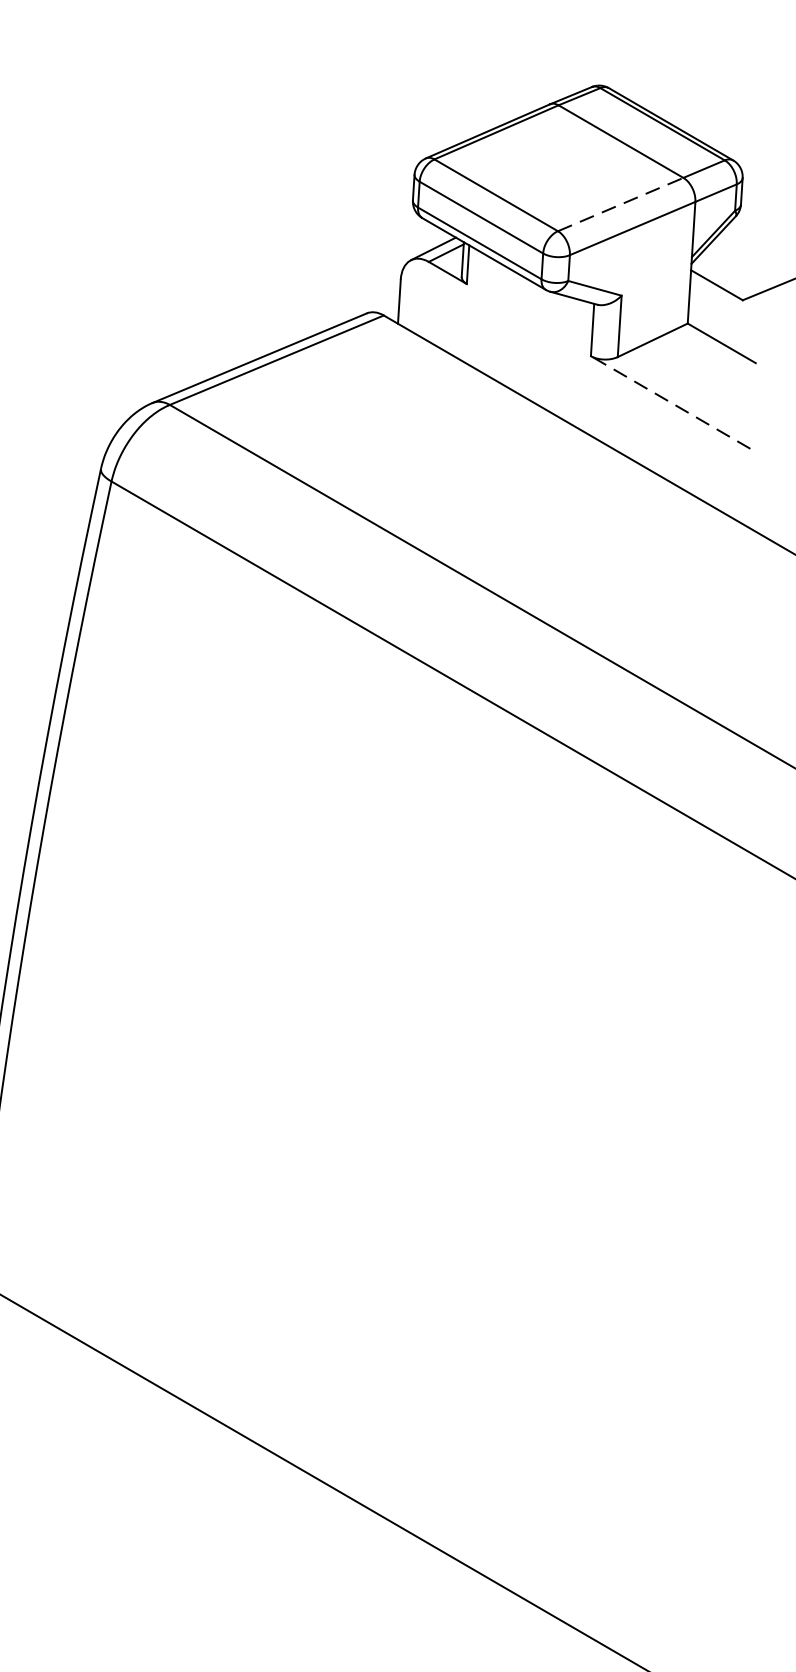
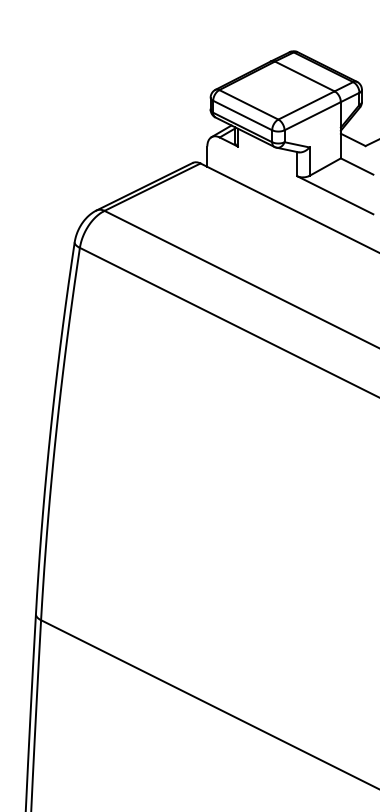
line: (620, 204) -> (306, 105), dashed -> solid
line: (671, 403) -> (335, 195), dashed -> solid

